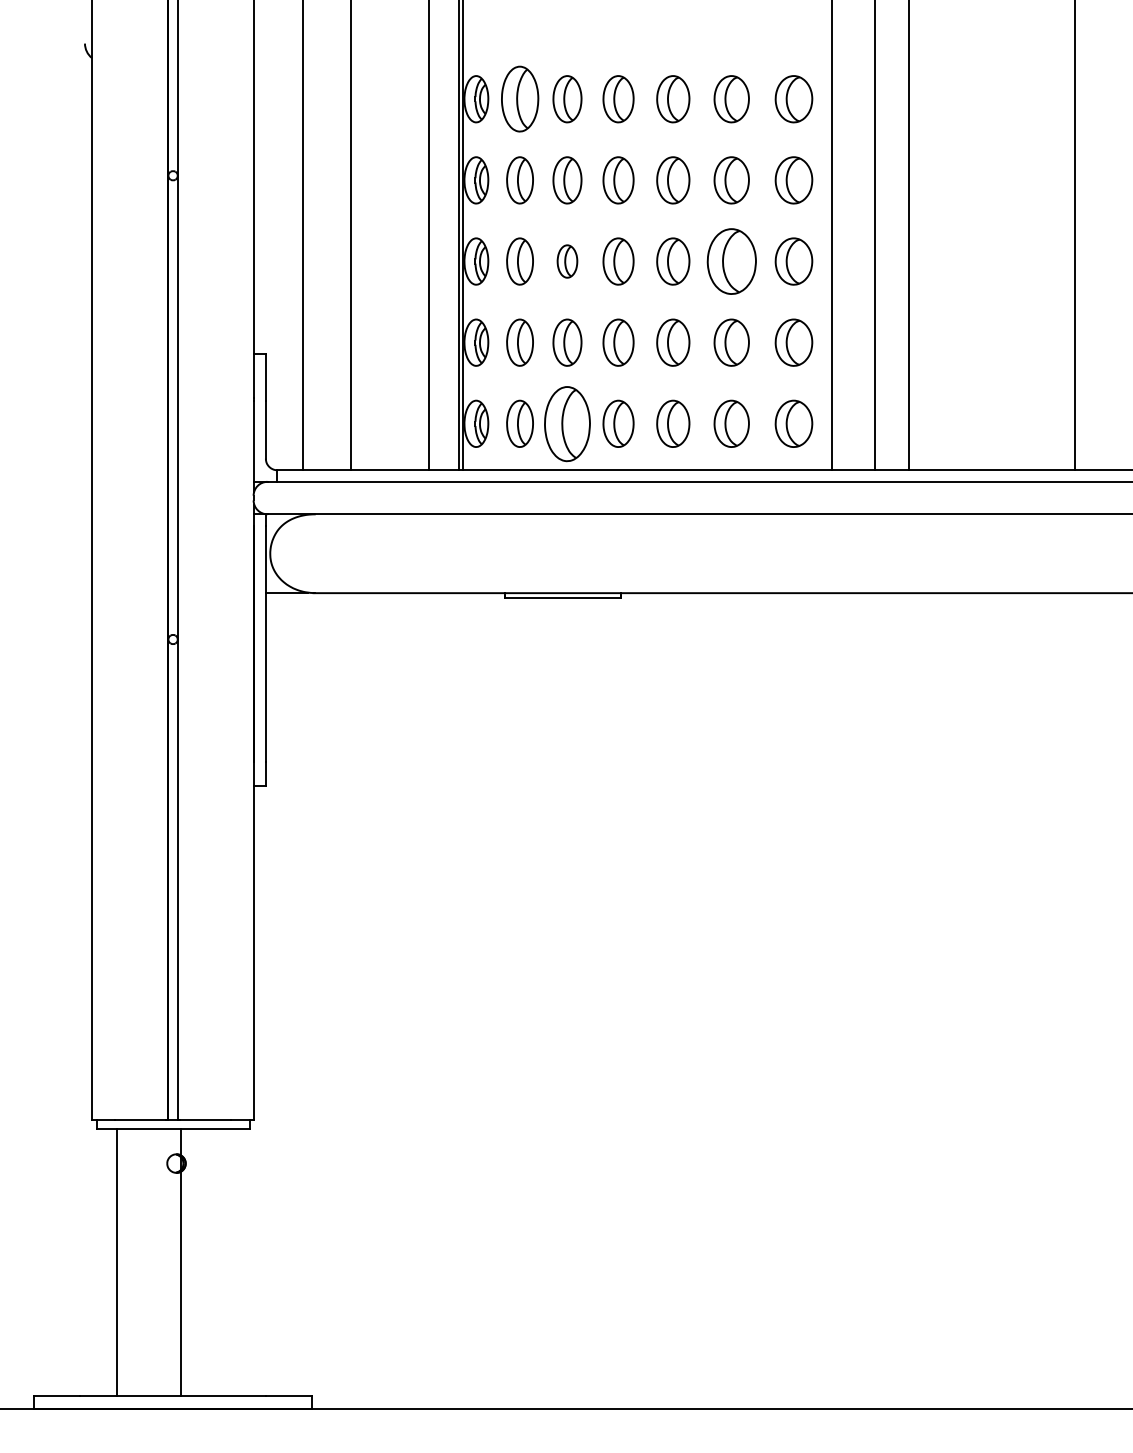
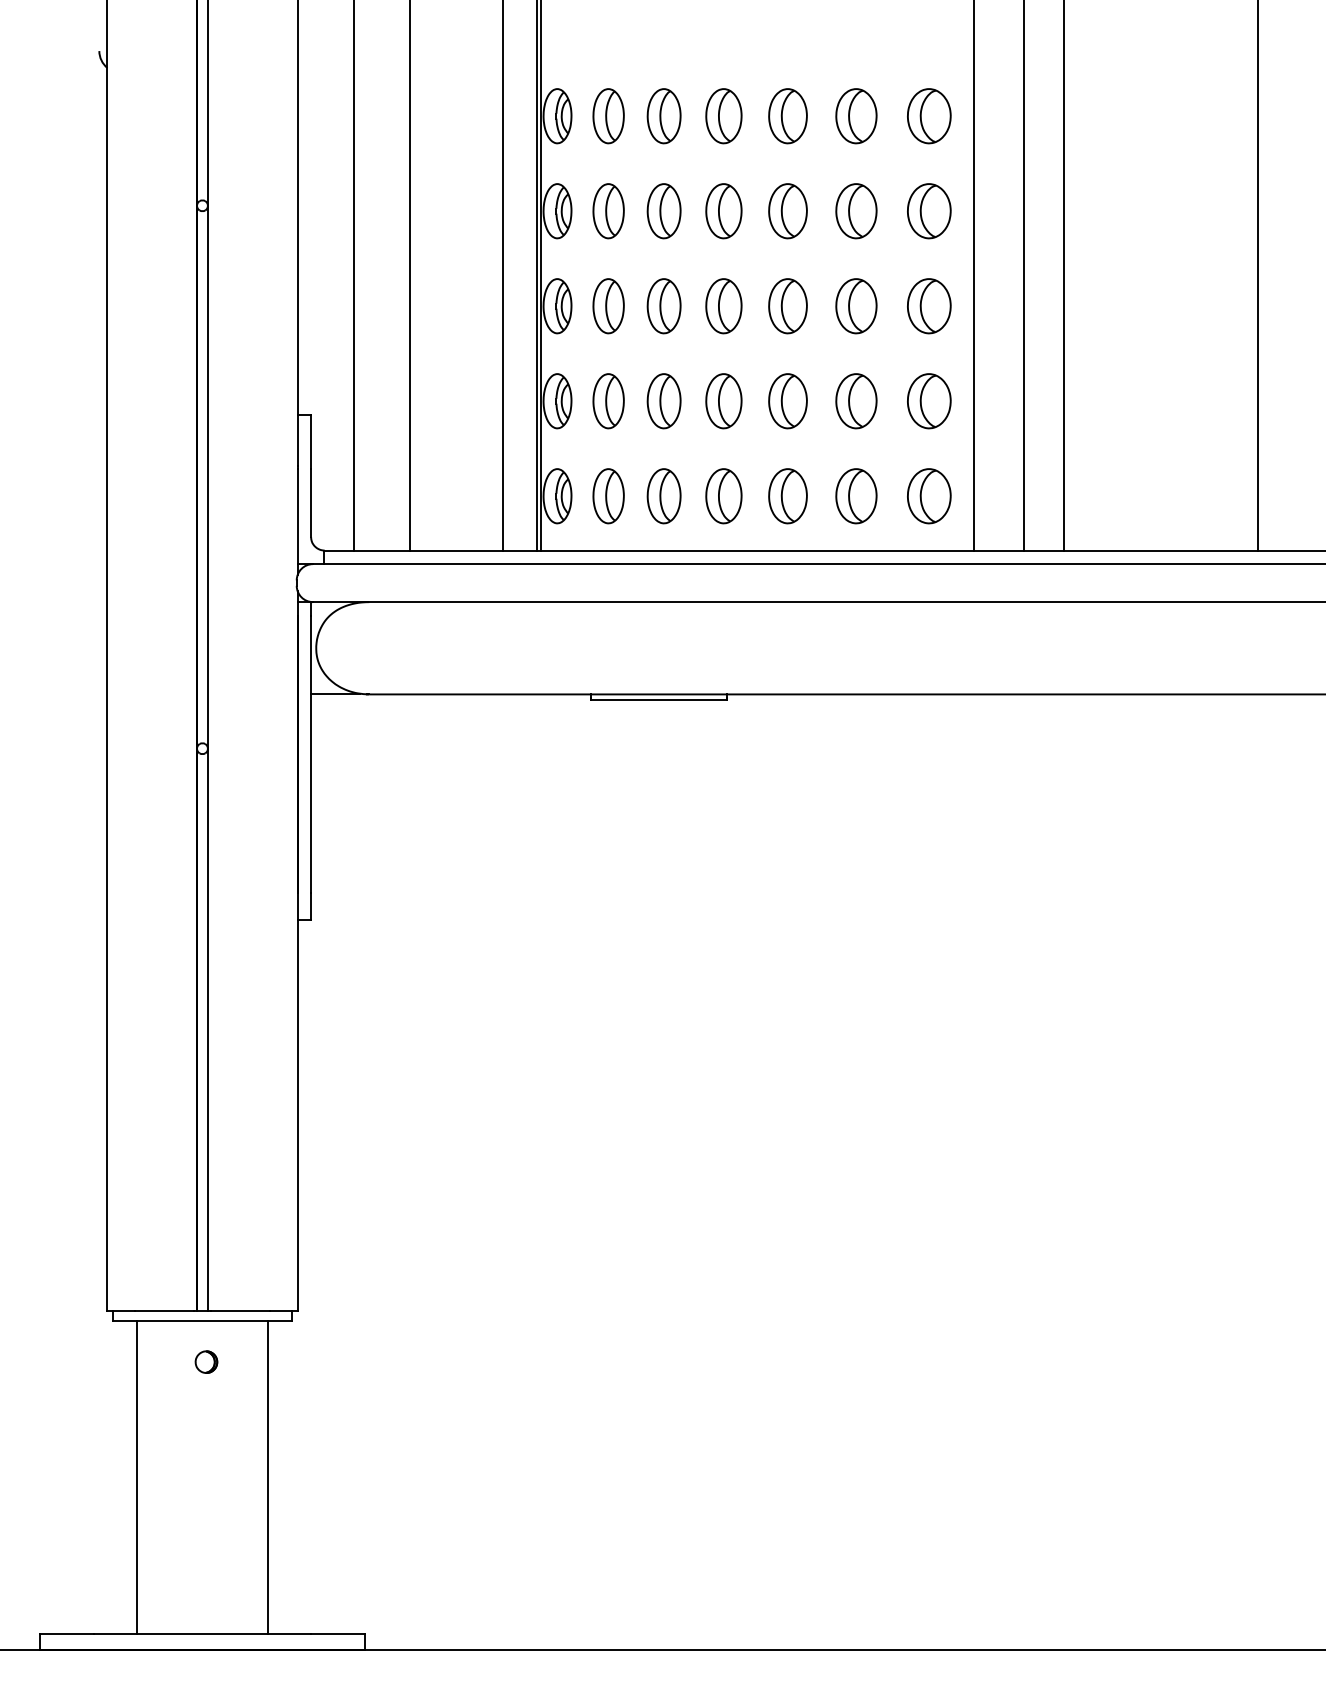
part: (519, 99) -> (607, 116), size x0.71
part: (567, 261) -> (664, 306), size x1.43
part: (731, 261) -> (856, 306), size x0.71
part: (567, 423) -> (664, 495), size x0.62
line: (180, 1261) -> (267, 1476), moved

